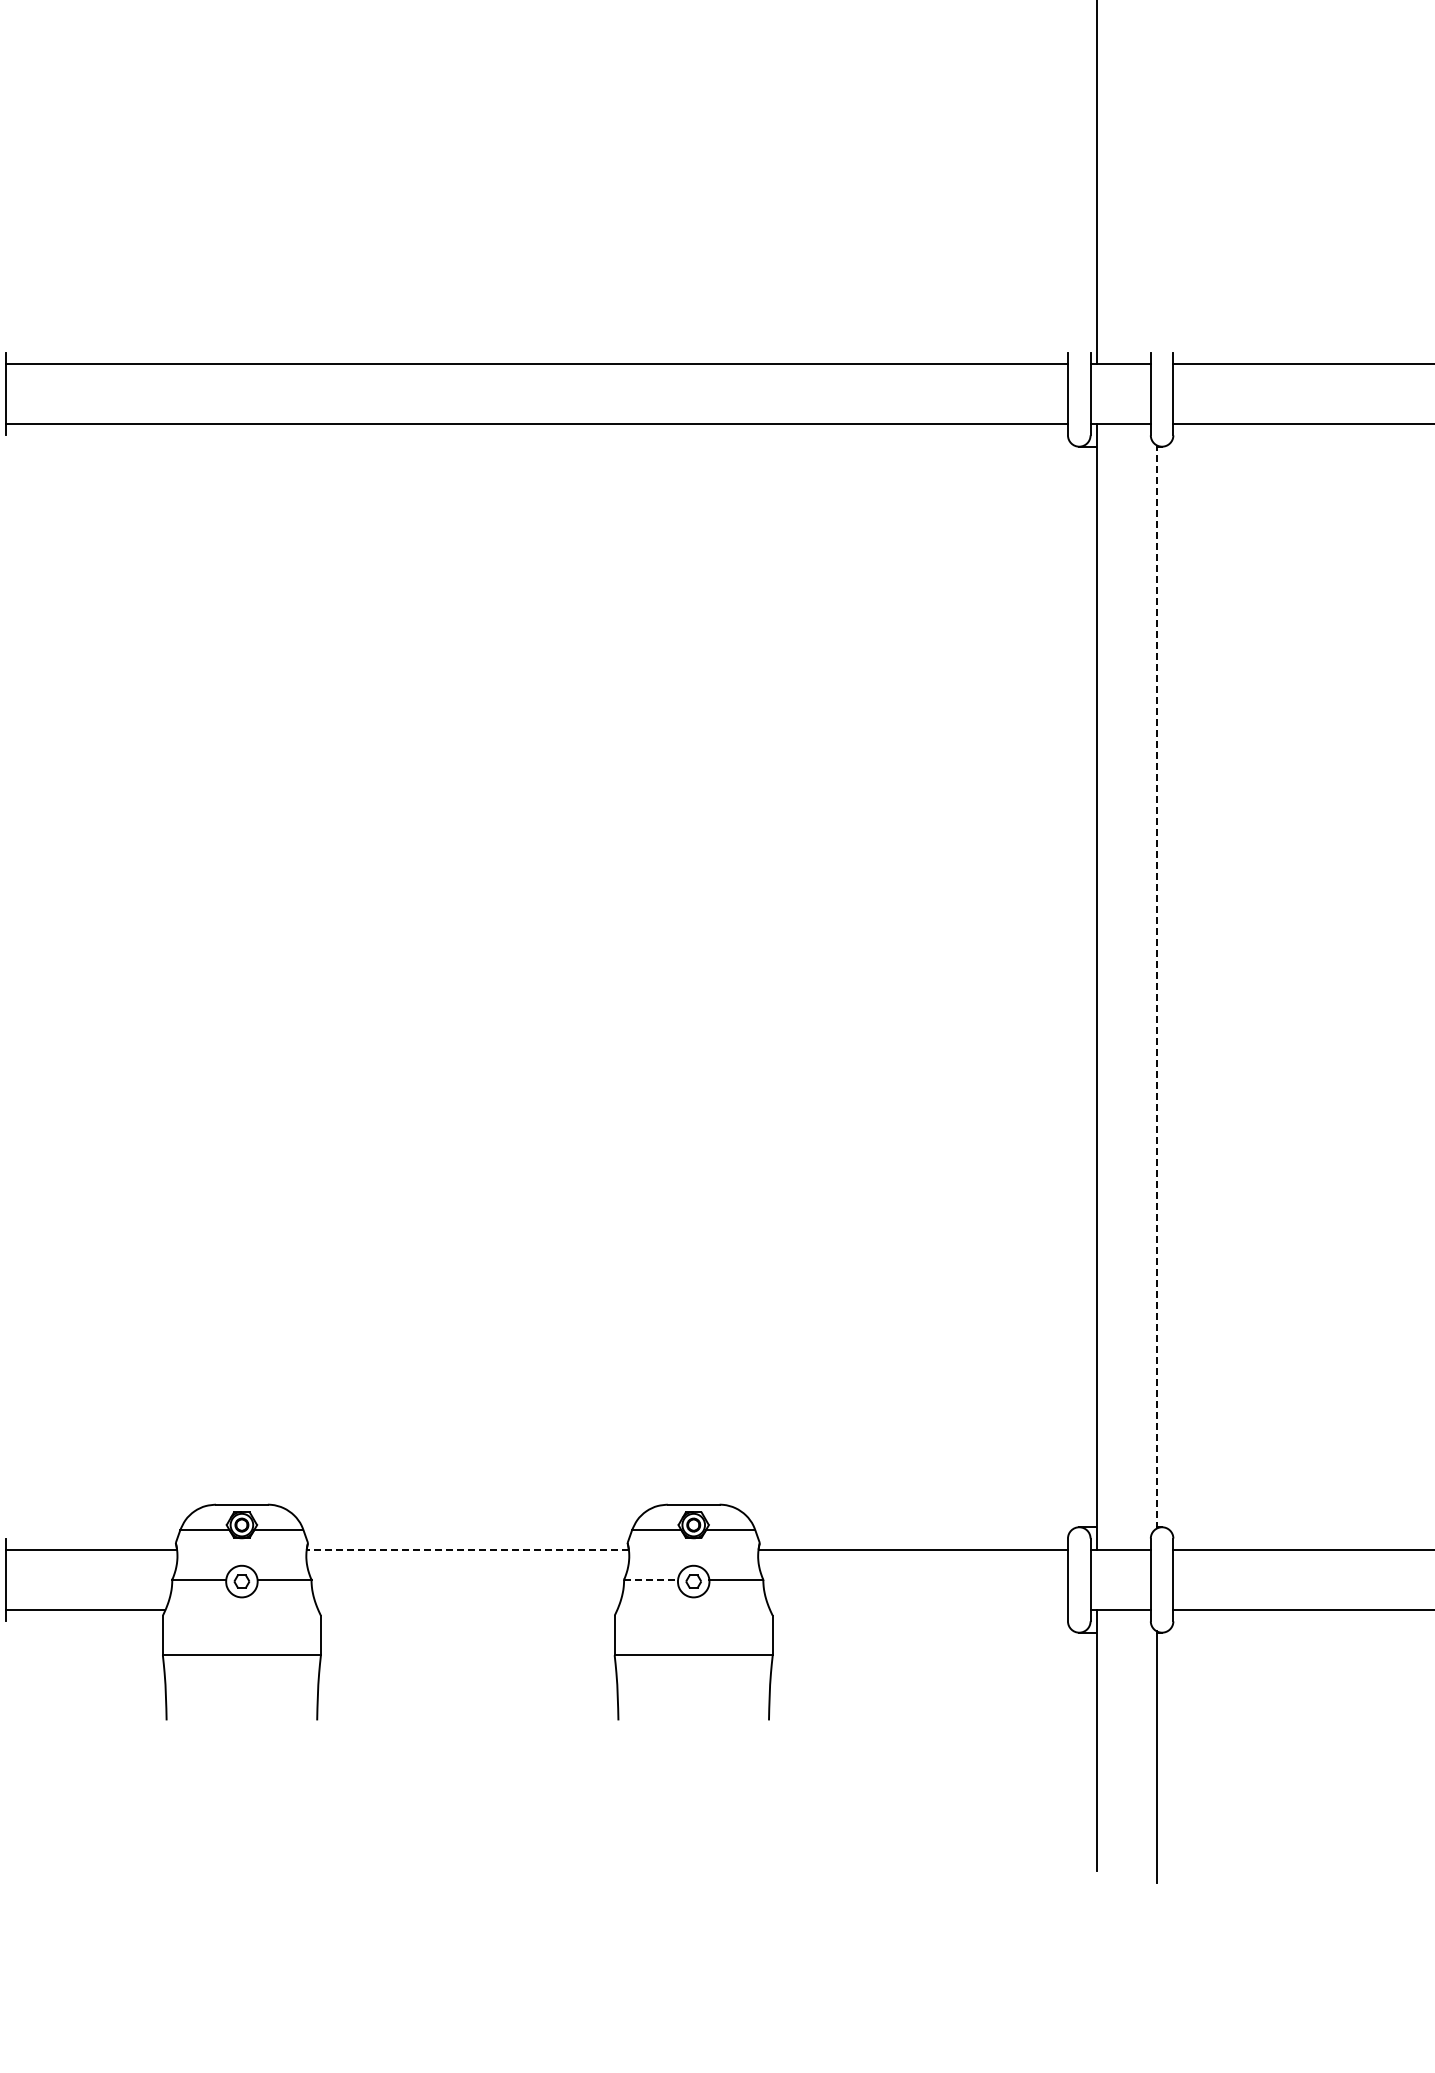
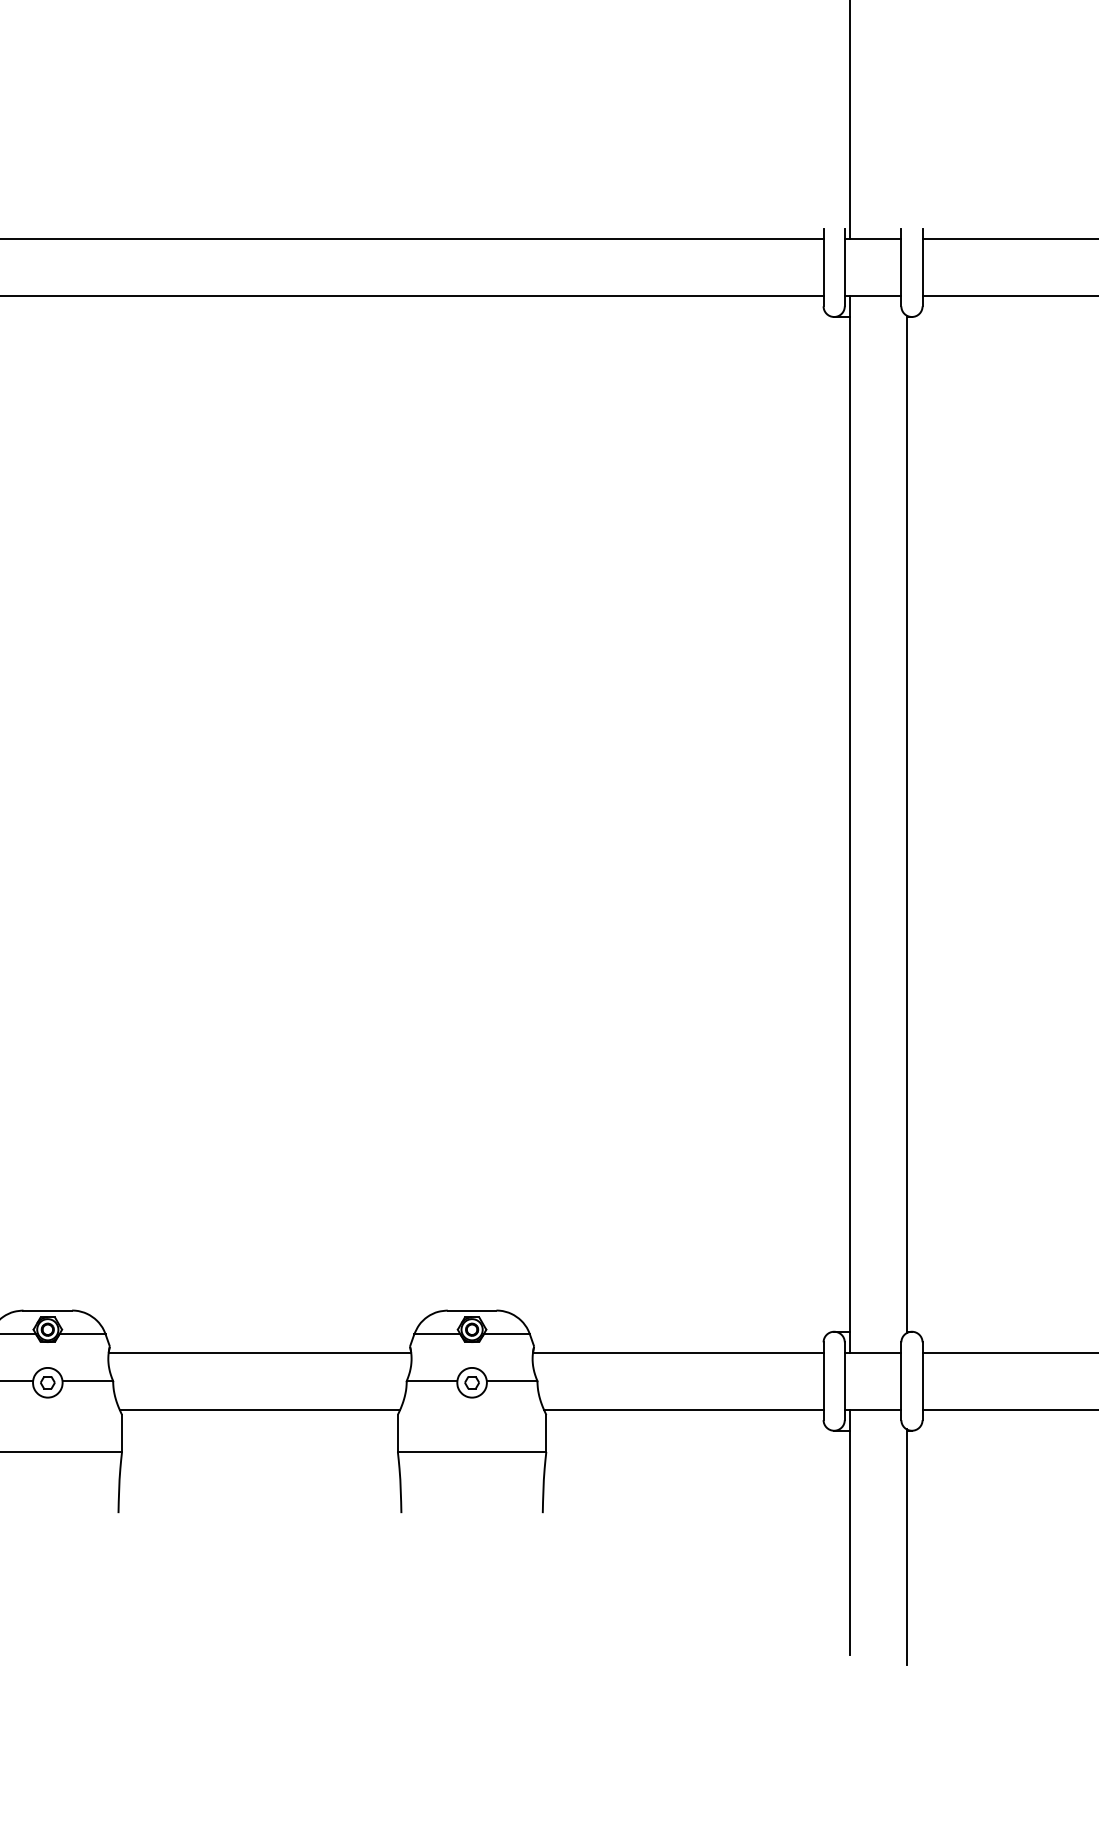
line: (1156, 986) -> (906, 823), dashed -> solid
line: (467, 1549) -> (259, 1352), dashed -> solid
line: (651, 1579) -> (432, 1380), dashed -> solid
line: (467, 1610) -> (259, 1409), added
line: (918, 1610) -> (683, 1409), added

